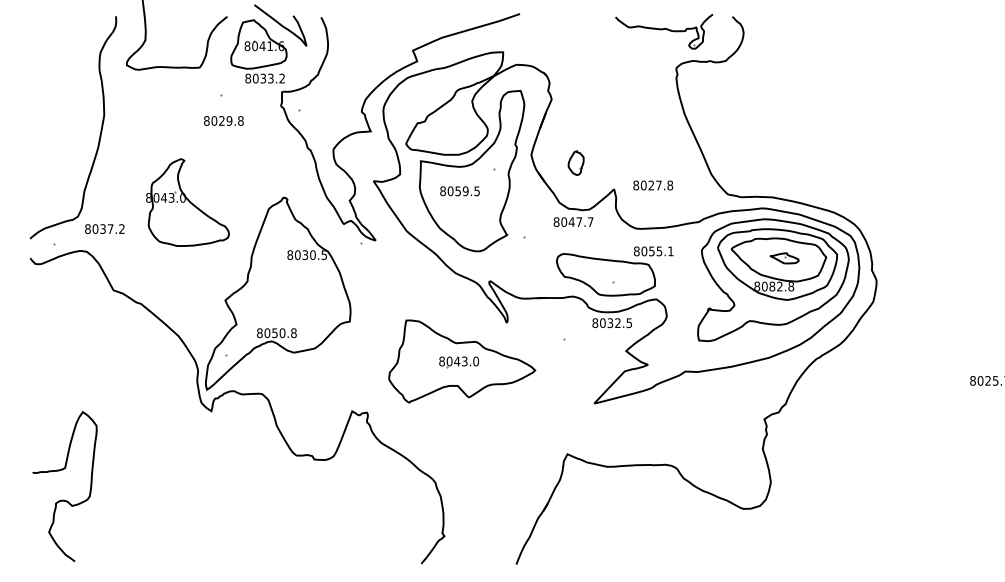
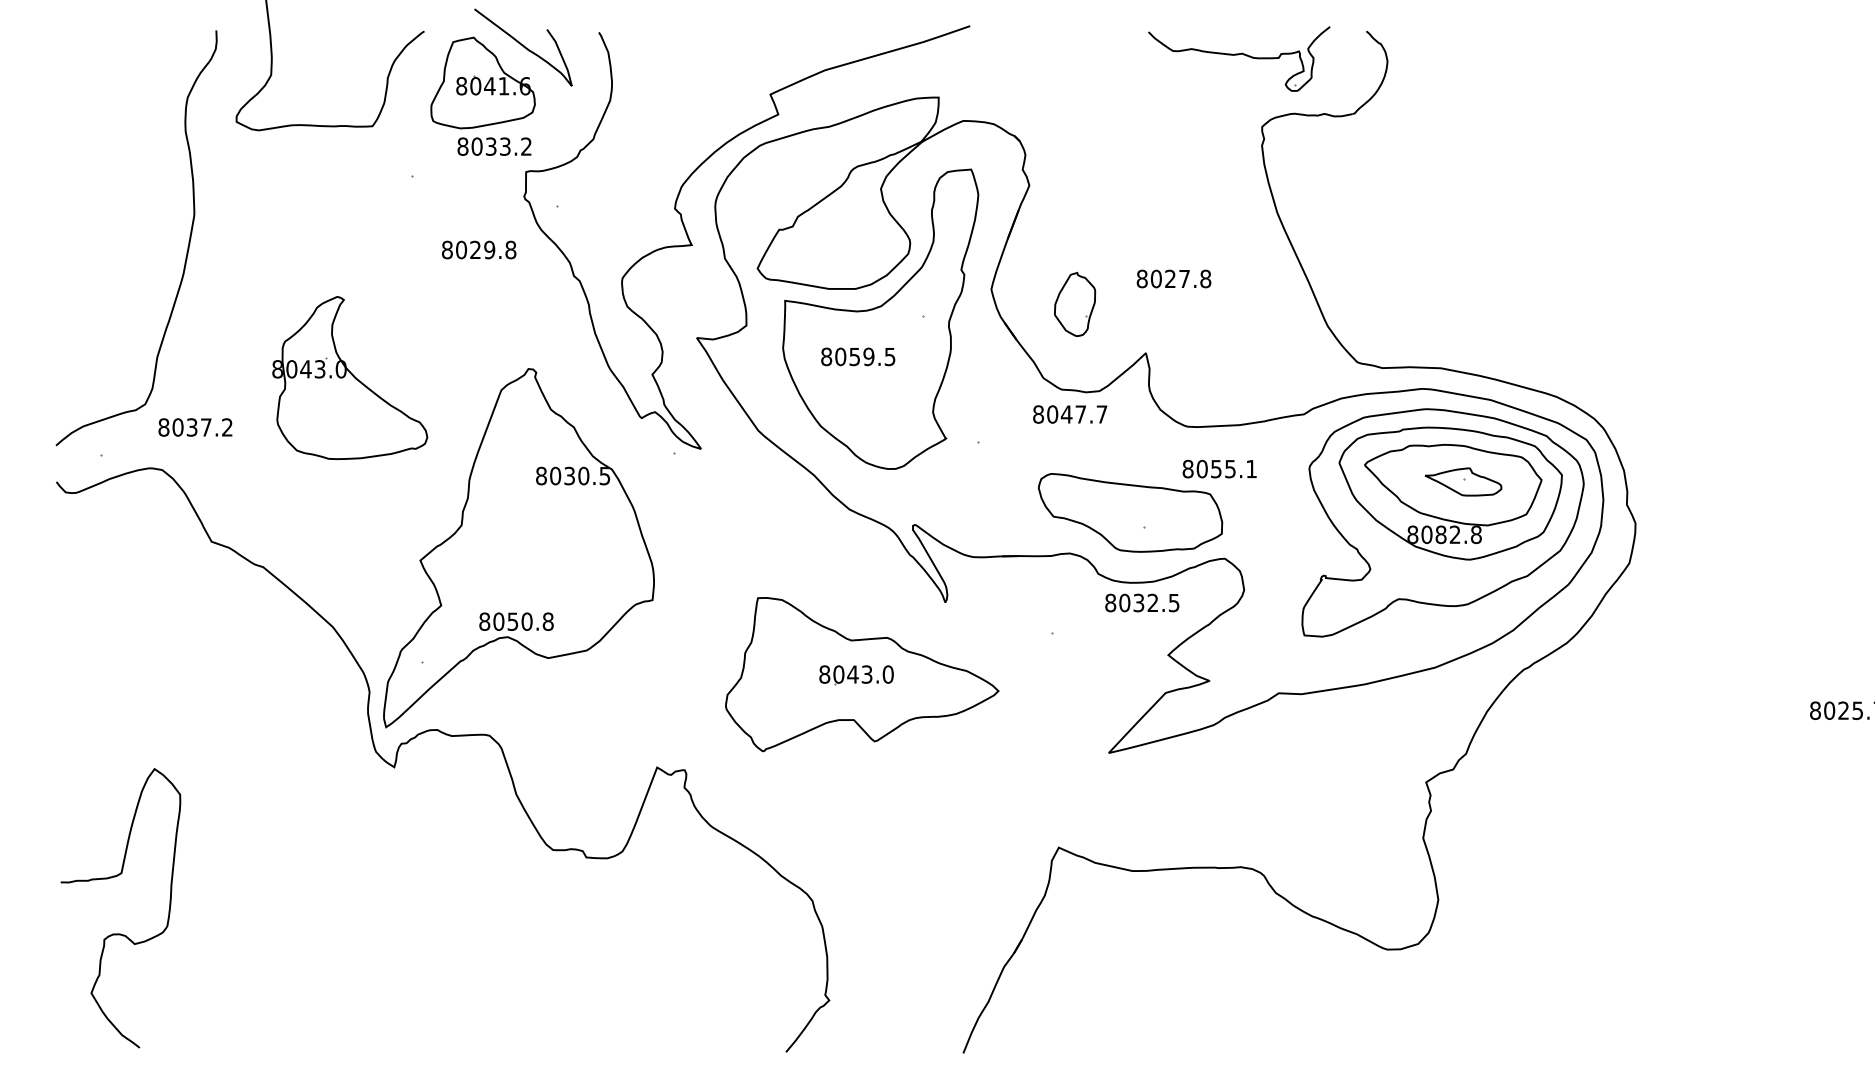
text: (223, 120) -> (478, 249), moved
part: (575, 162) -> (1073, 303), size x1.43
text: (653, 185) -> (1174, 278), moved
part: (784, 258) -> (1463, 482), size x1.43

